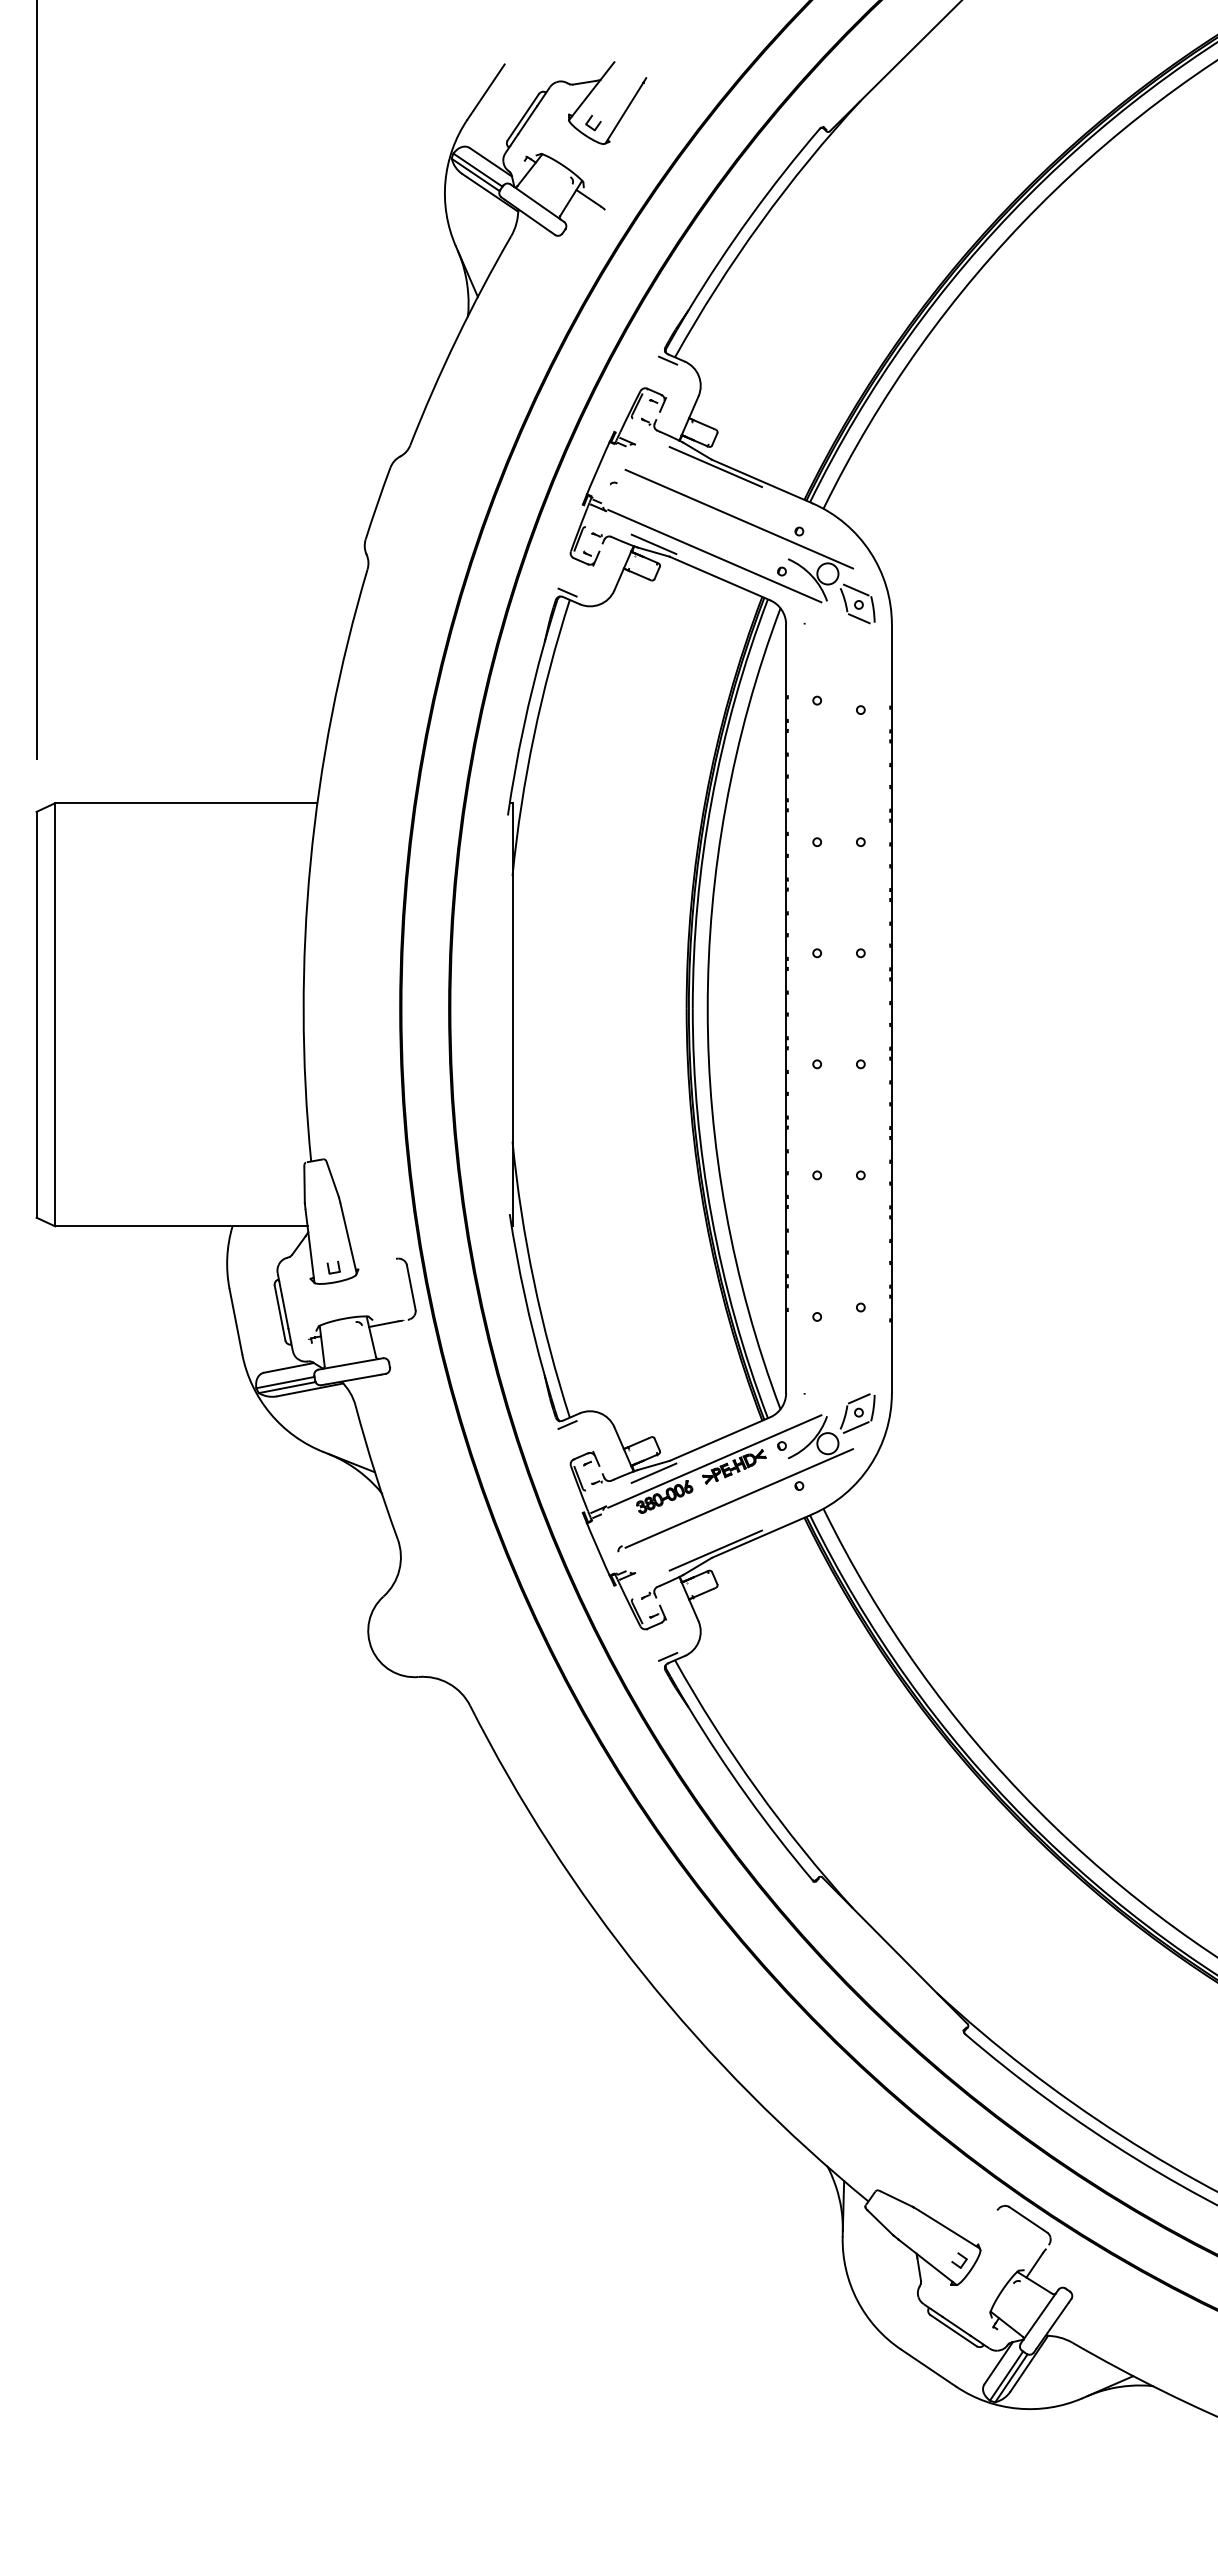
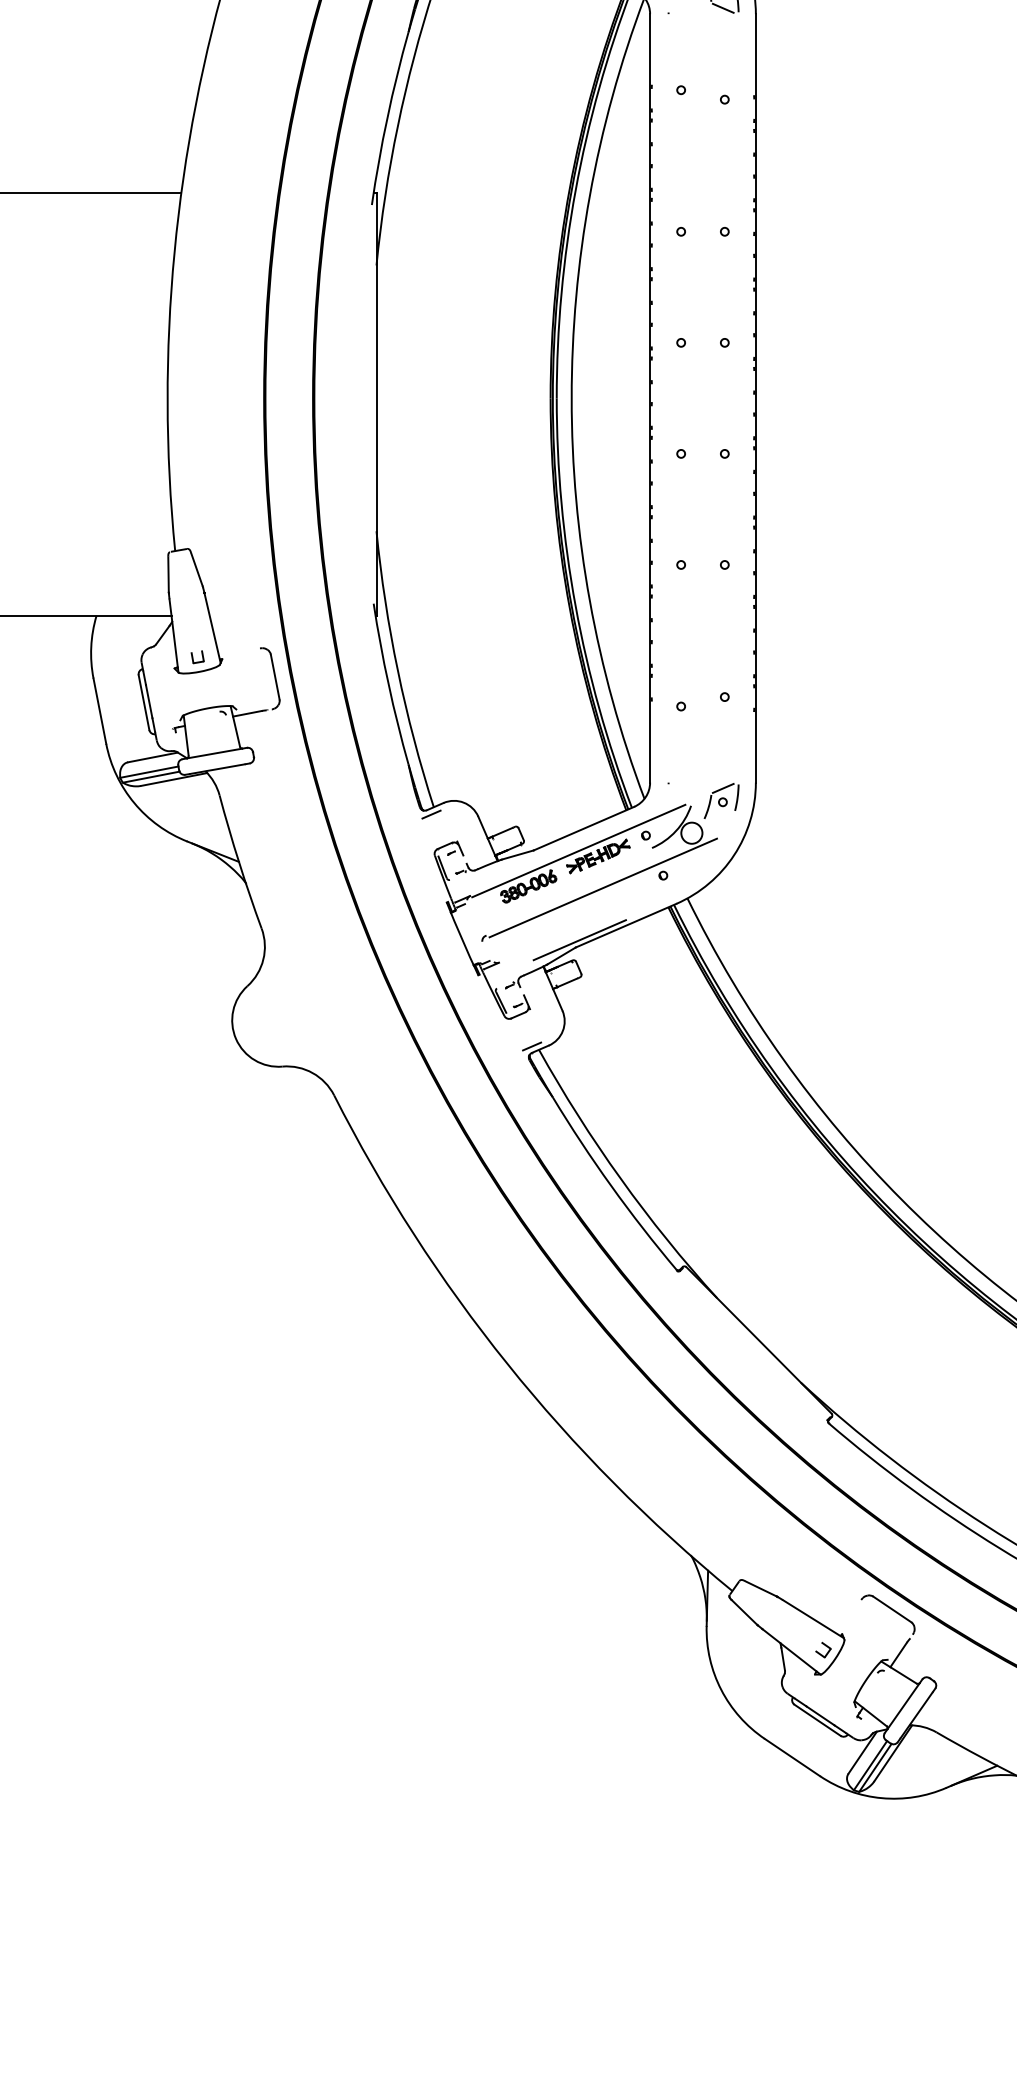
line: (855, 1427) -> (719, 817), removed
line: (653, 1472) -> (517, 862), removed

